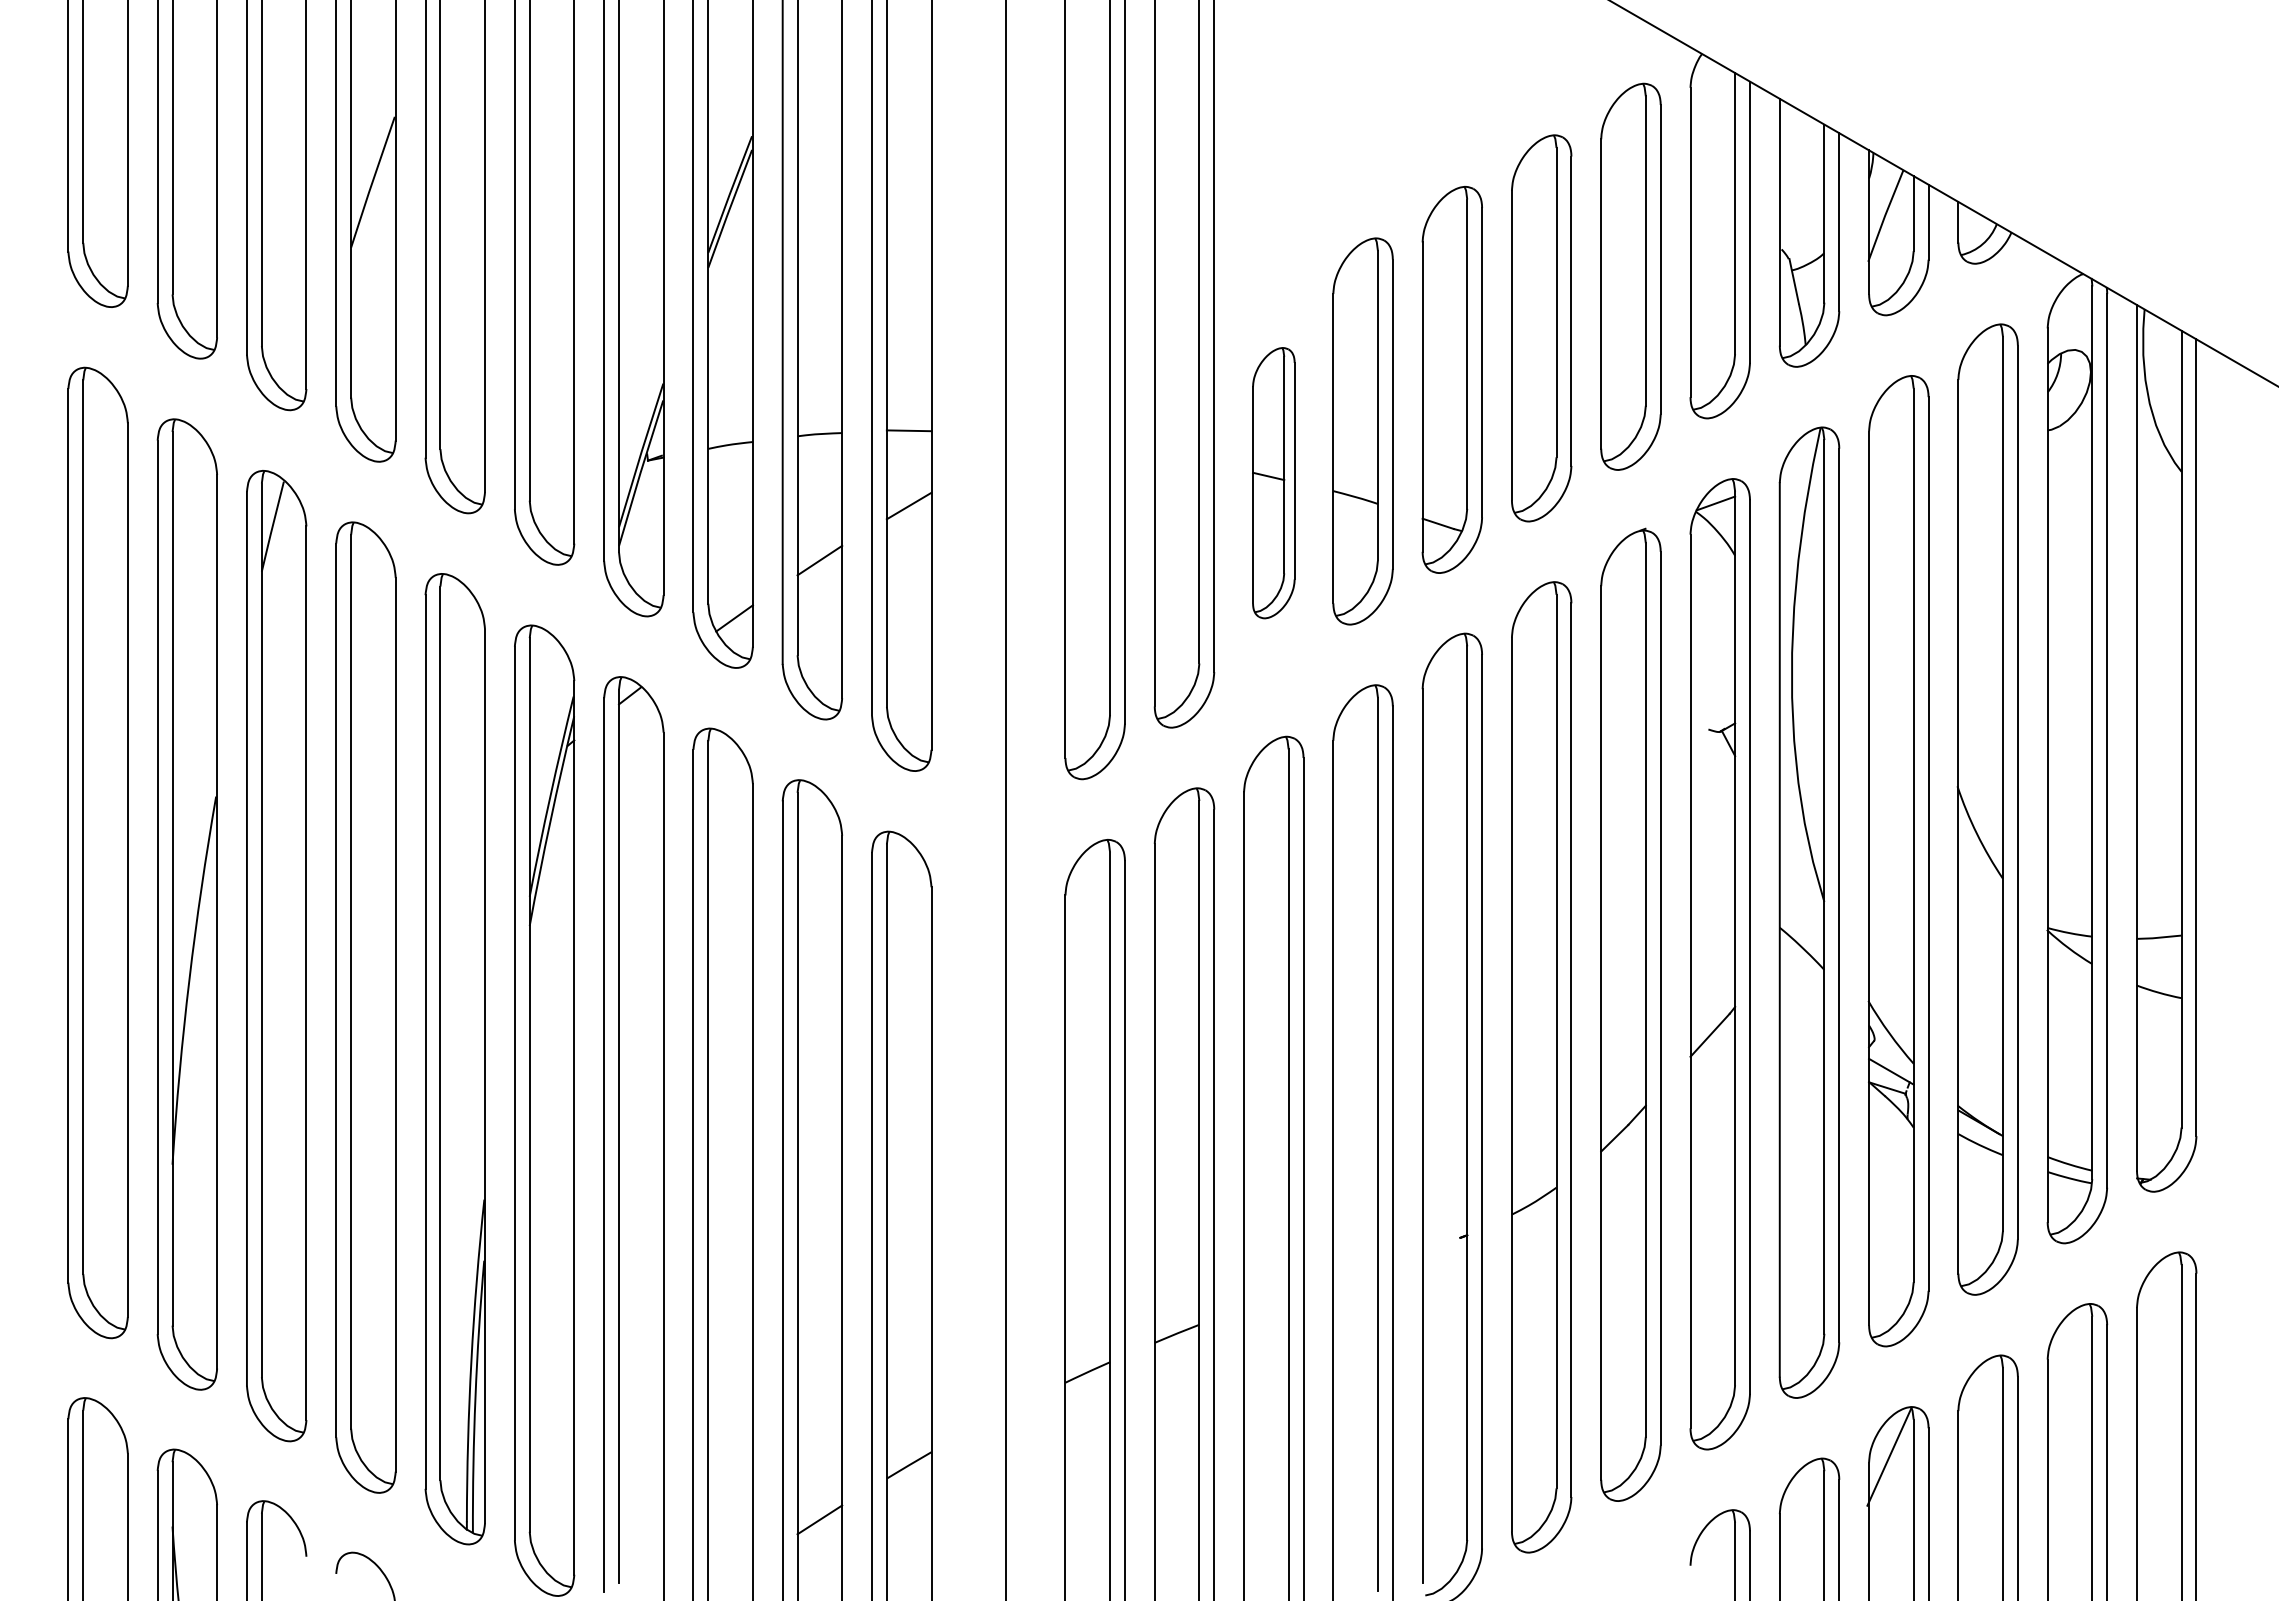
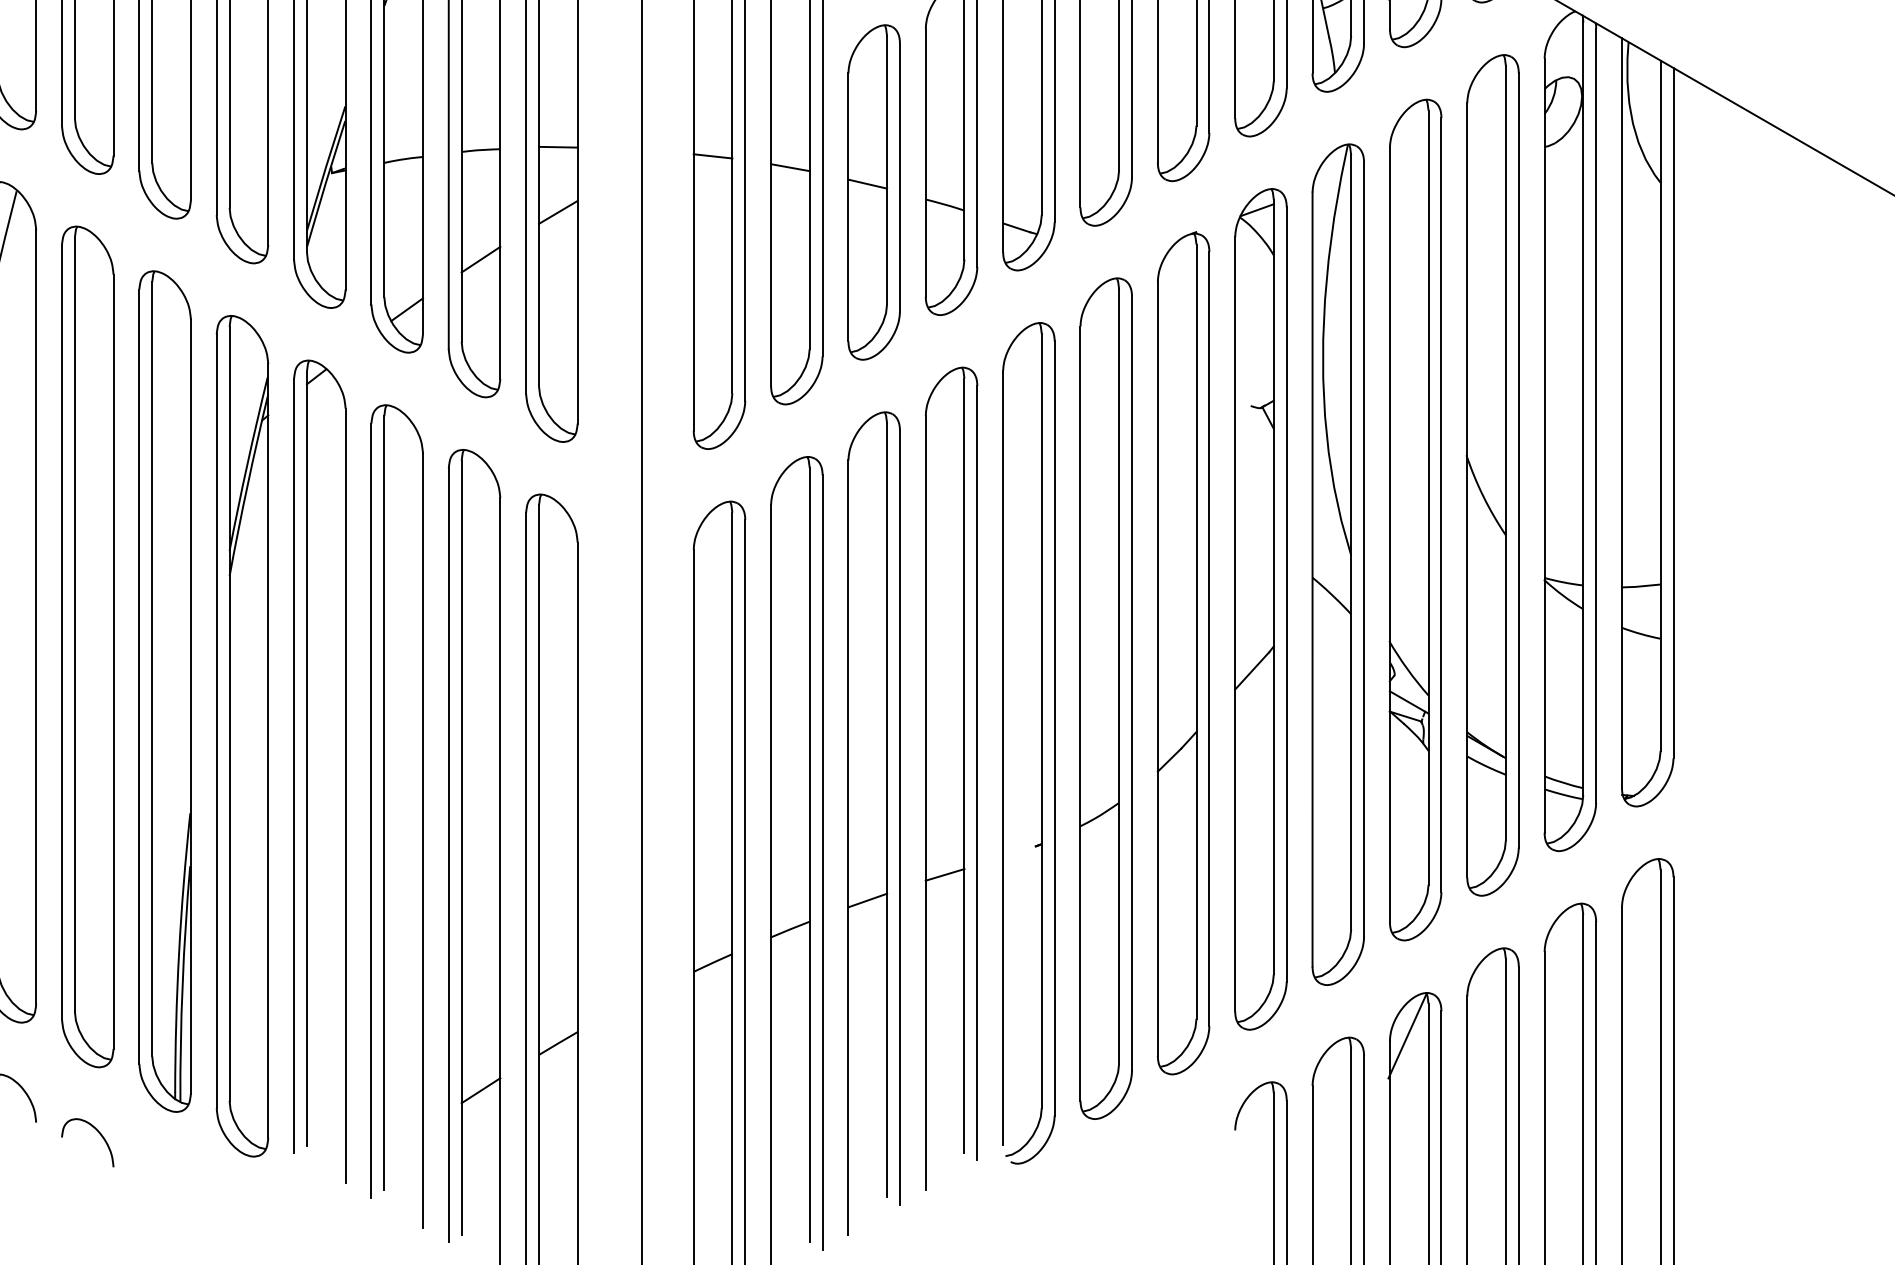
line: (1087, 440) -> (712, 155), added
line: (1176, 454) -> (789, 167), added
part: (1273, 483) -> (873, 192), size x1.43
line: (1355, 1270) -> (944, 874), added
line: (1266, 1300) -> (867, 900), added

